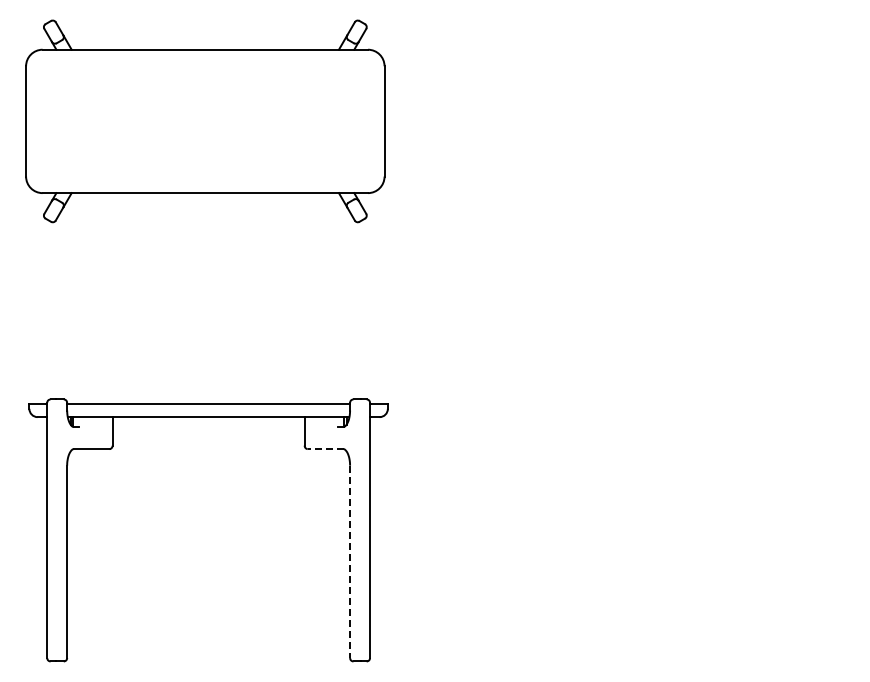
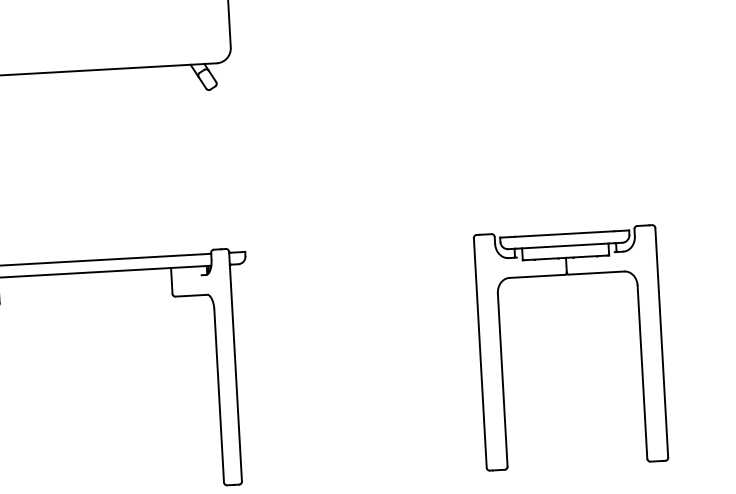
line: (325, 449) -> (191, 296), dashed -> solid
part: (665, 530) -> (501, 351), added
line: (350, 562) -> (219, 396), dashed -> solid

